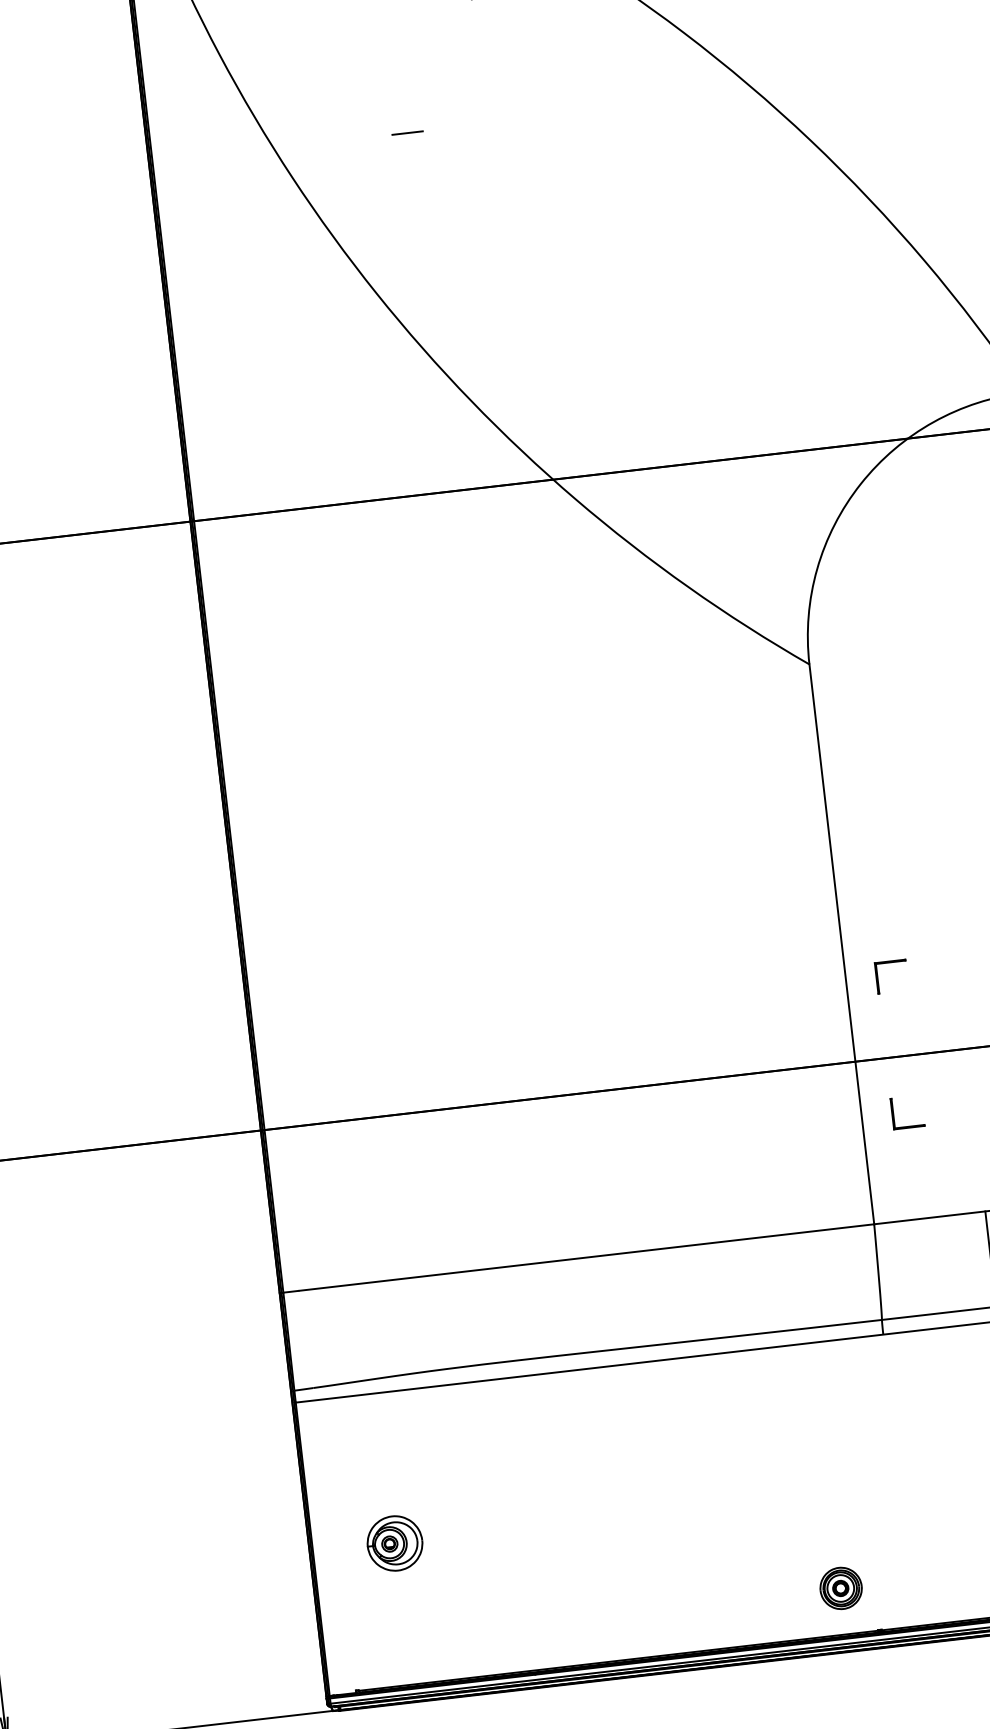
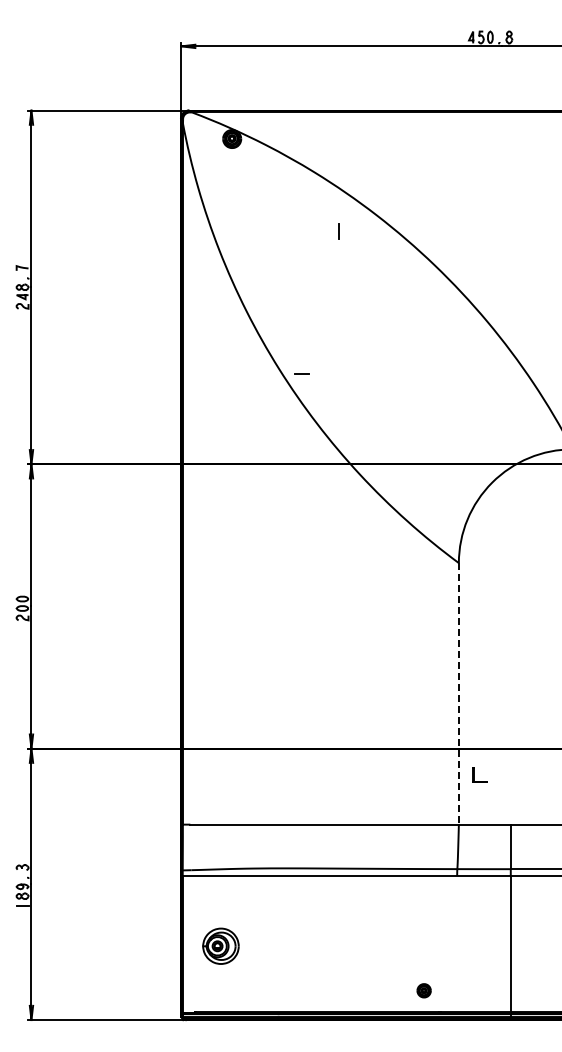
line: (406, 132) -> (301, 373), moved
line: (840, 943) -> (458, 693), solid -> dashed
part: (890, 976) -> (479, 711), removed
part: (393, 1542) -> (220, 945), size x1.4
part: (839, 1588) -> (423, 990), size x0.7

